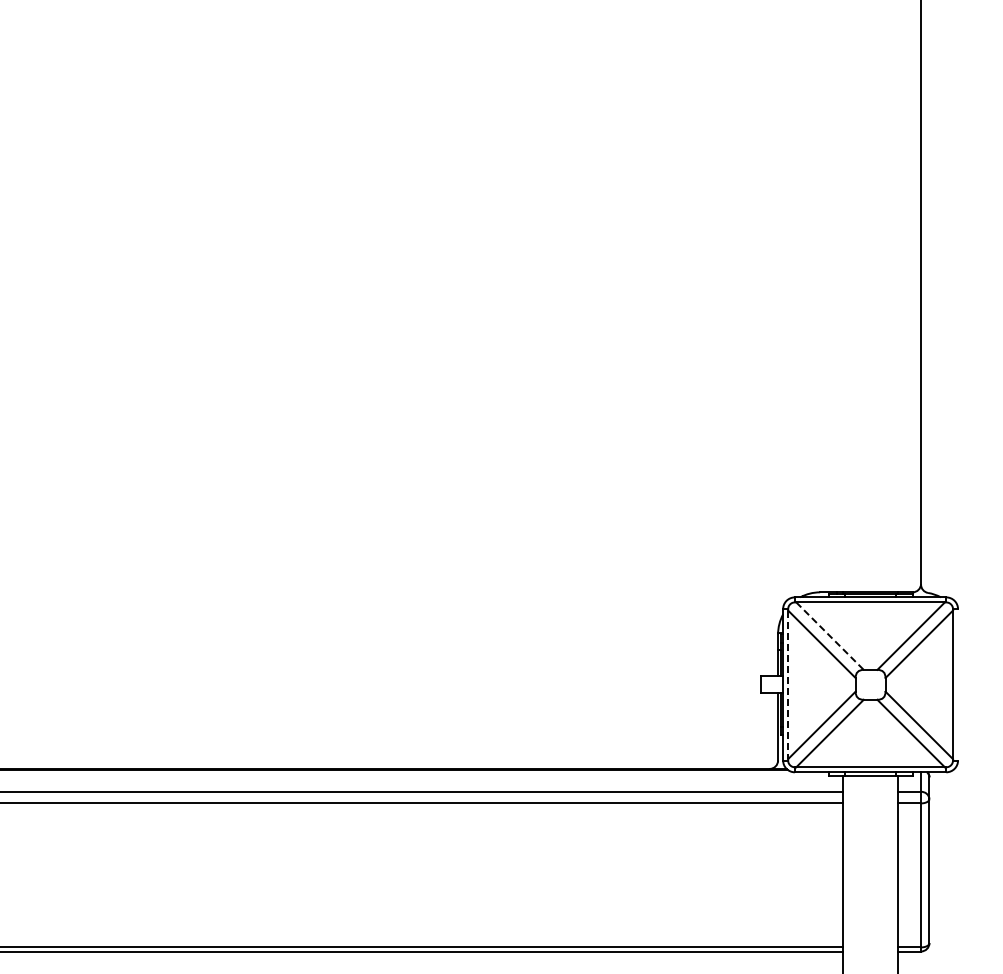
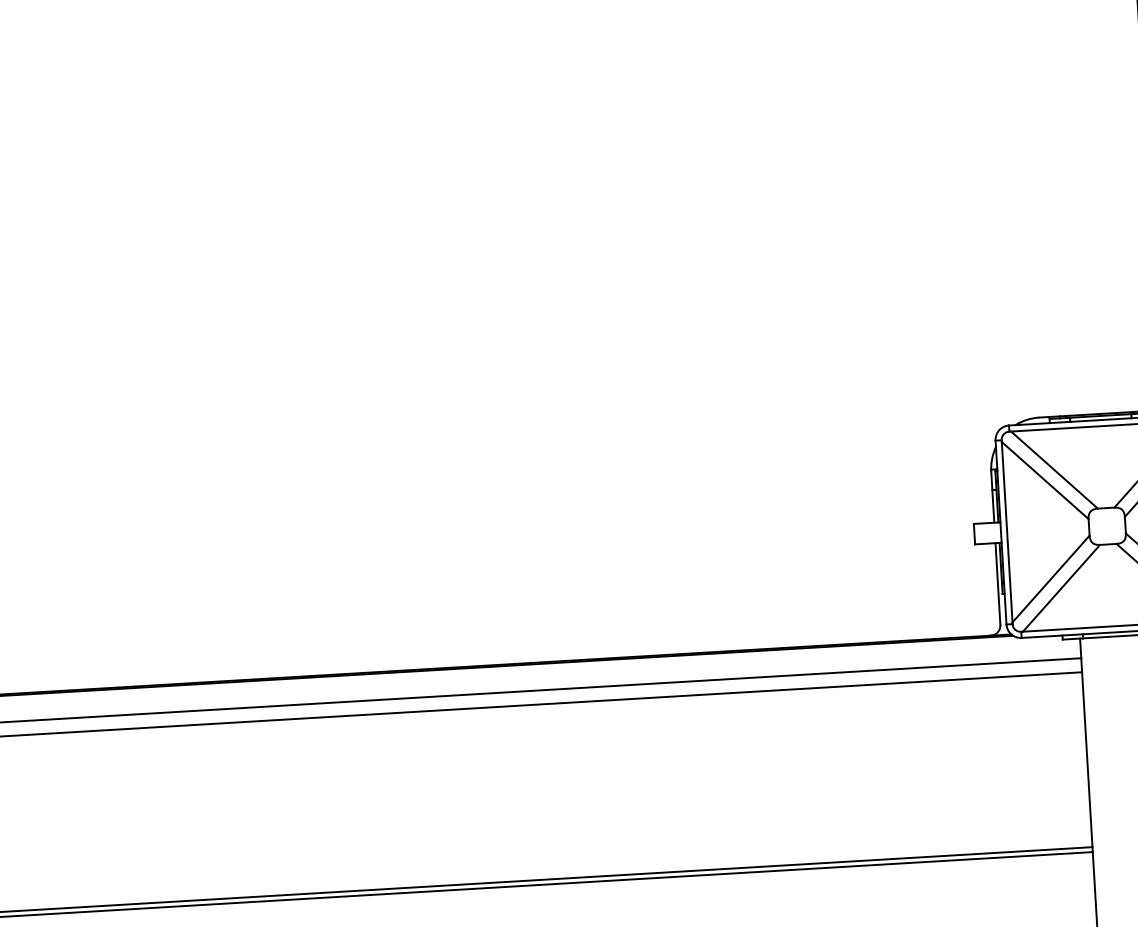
line: (830, 636) -> (1055, 470), dashed -> solid
line: (788, 685) -> (1007, 532), dashed -> solid

